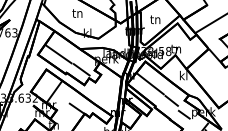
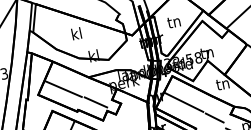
text: (77, 12) -> (76, 32), tn -> kl
text: (183, 75) -> (222, 83), kl -> tn

